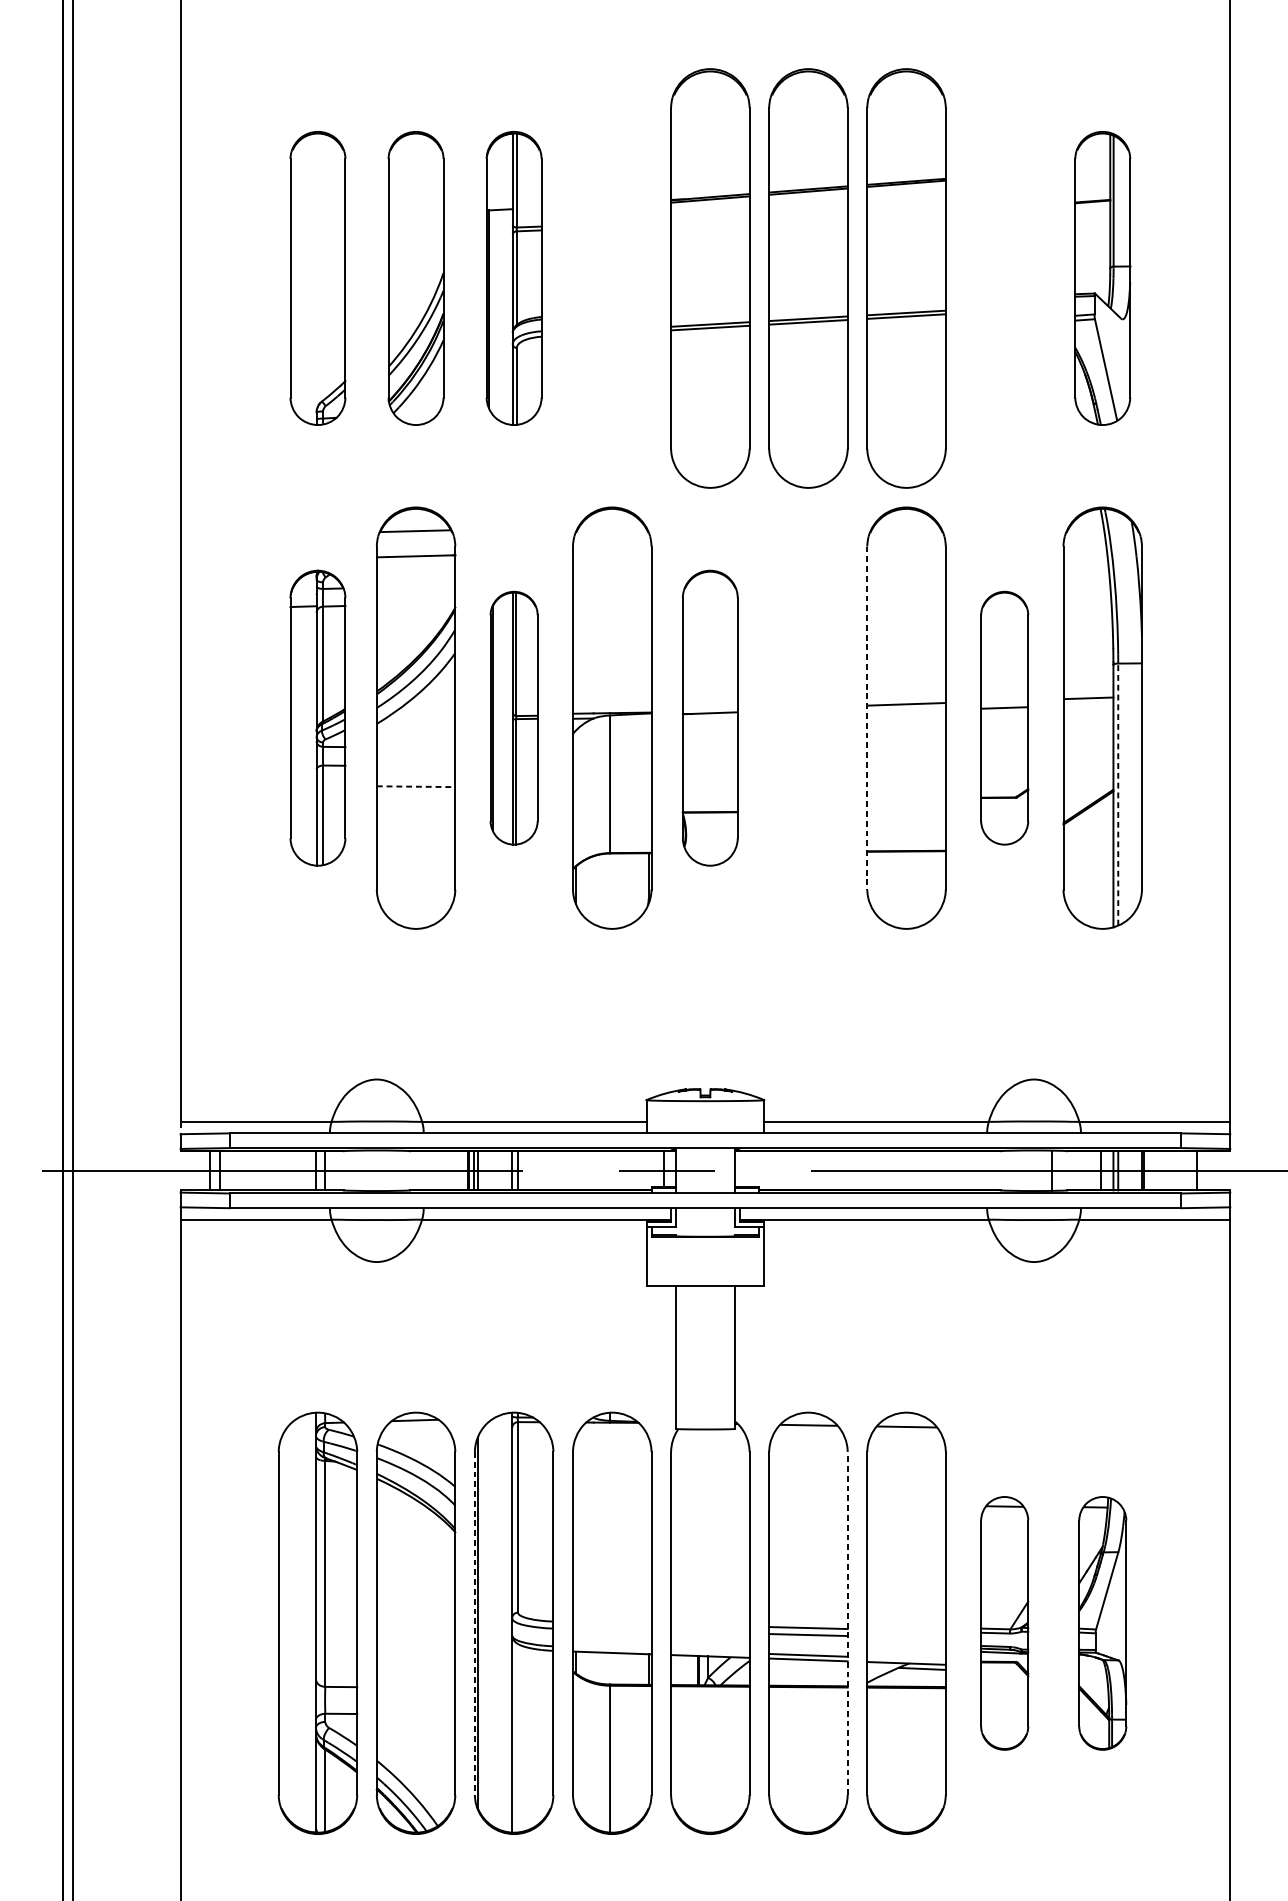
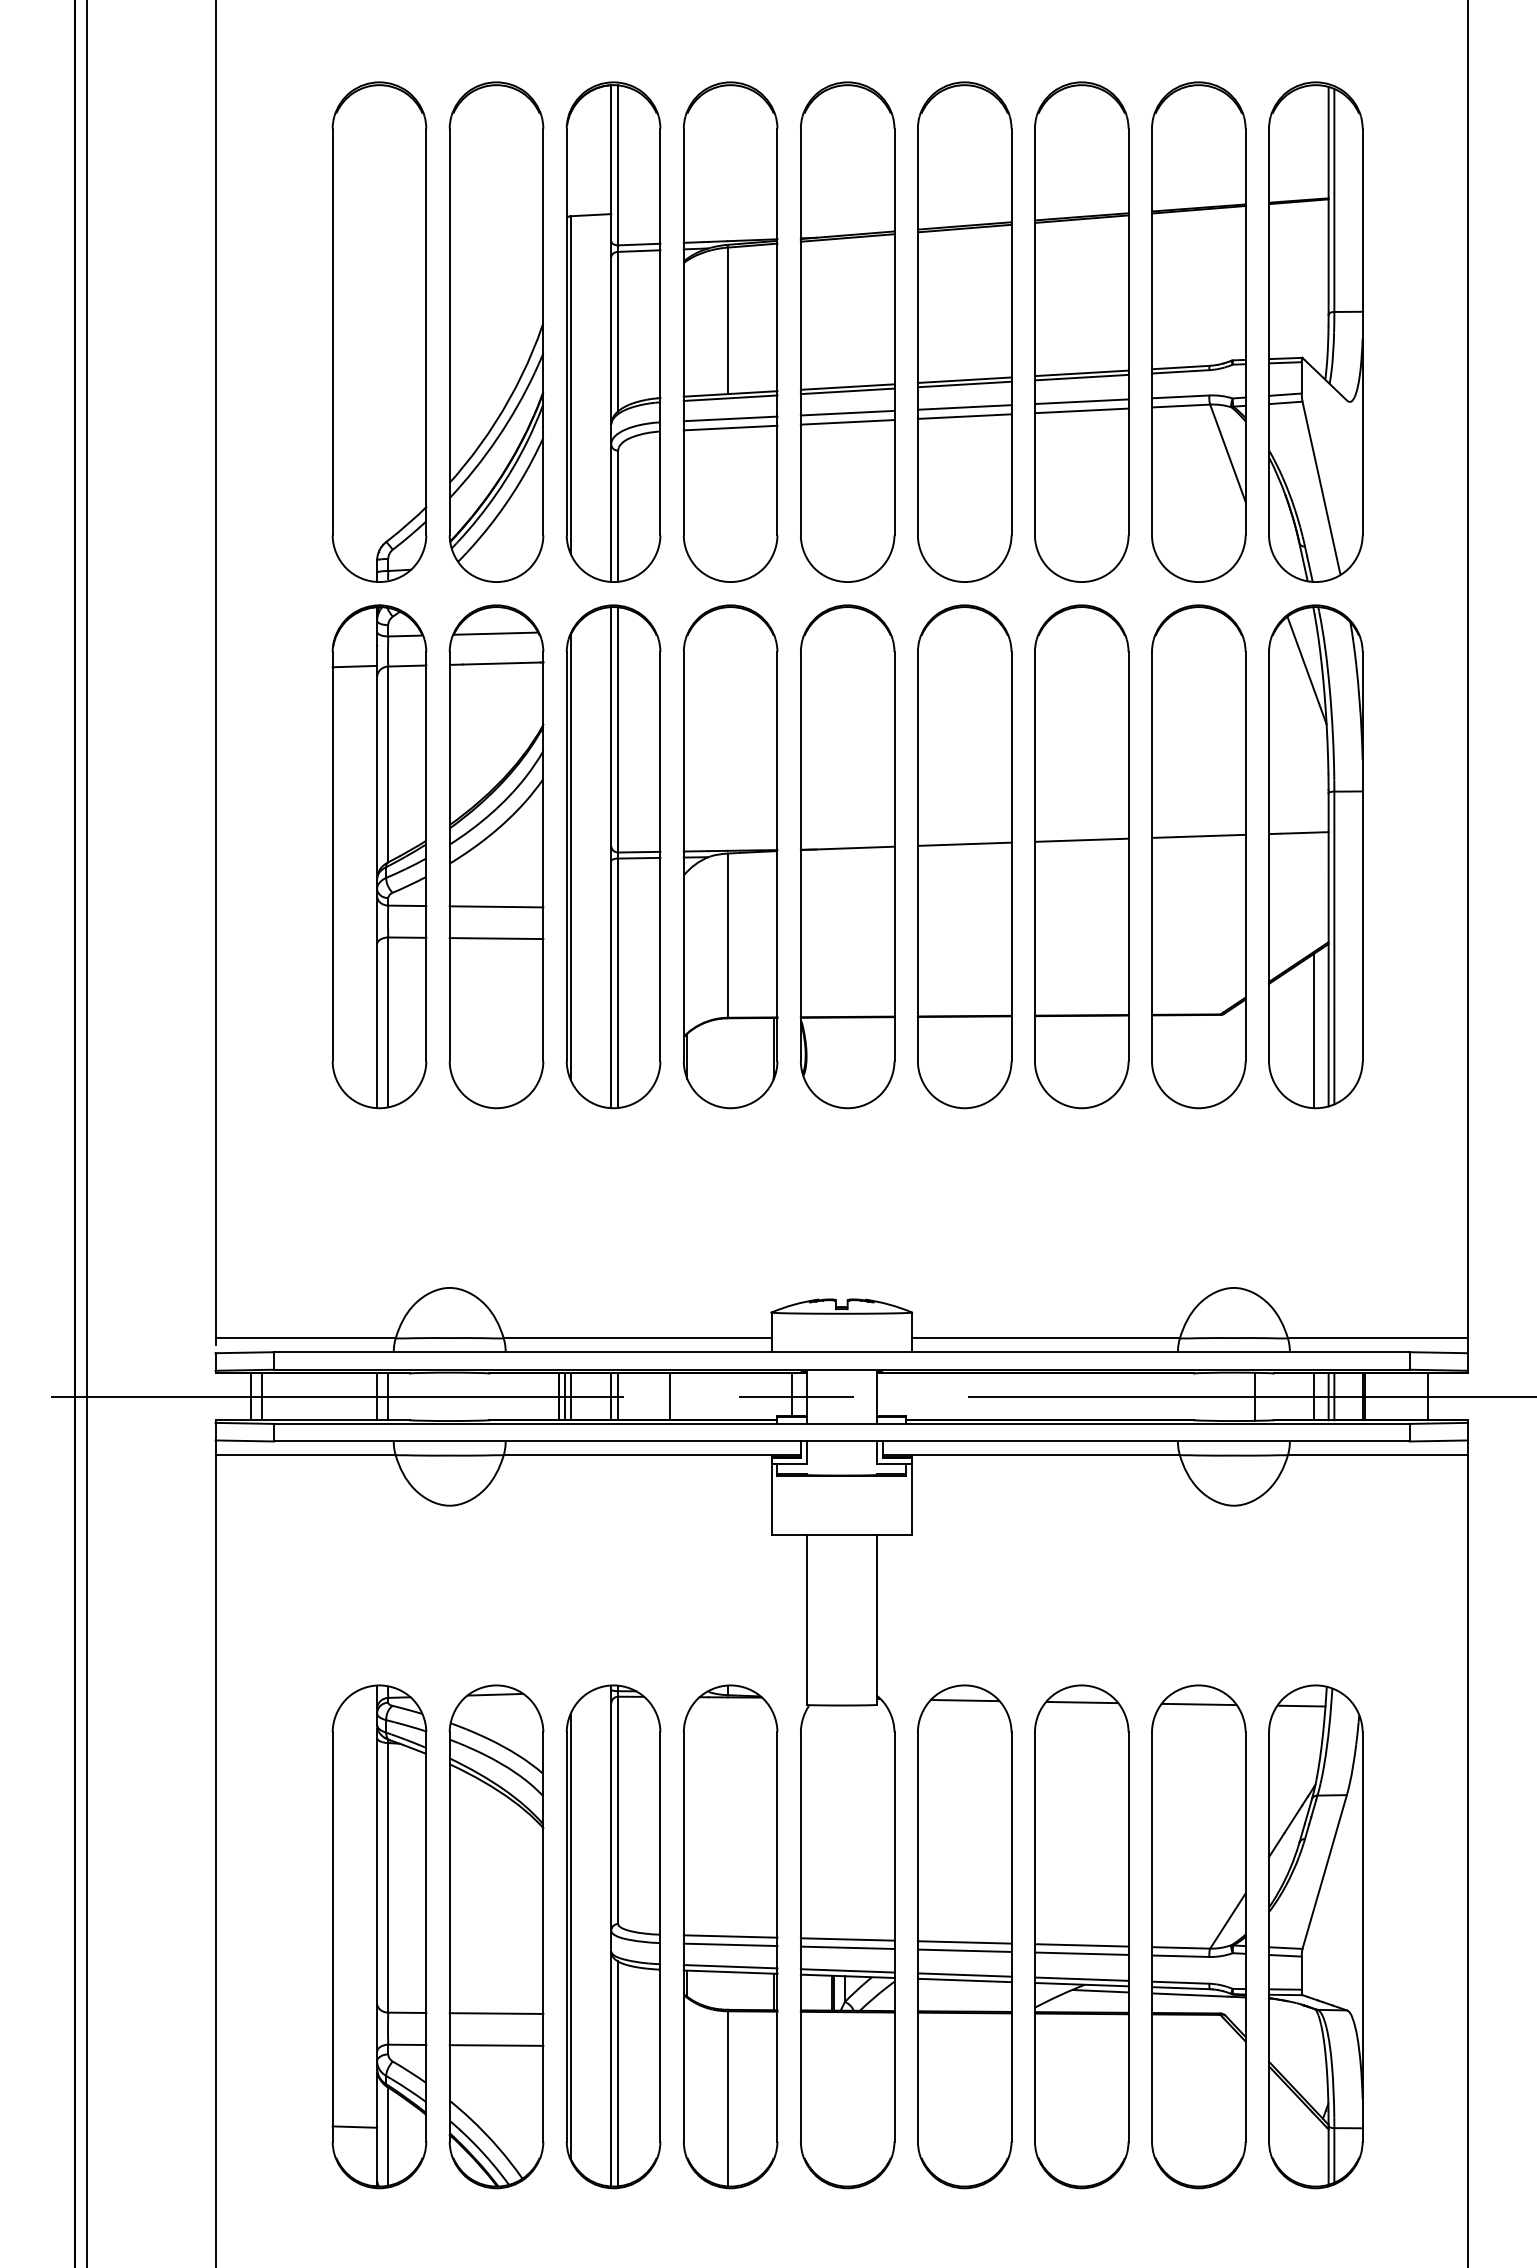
part: (317, 277) -> (379, 331), size x1.43
part: (416, 277) -> (496, 331), size x1.43
part: (514, 277) -> (613, 331), size x1.43
part: (612, 277) -> (730, 331), added
part: (1004, 277) -> (1198, 331), added
part: (1102, 277) -> (1315, 331), size x1.43
line: (906, 336) -> (1081, 401), added
line: (808, 341) -> (964, 407), added
line: (906, 344) -> (1081, 410), added
line: (710, 345) -> (847, 412), added
line: (808, 349) -> (964, 416), added
line: (710, 354) -> (847, 422), added
line: (1094, 562) -> (1306, 670), added
part: (317, 717) -> (379, 856), size x1.43
part: (514, 717) -> (613, 856), size x1.67
part: (710, 717) -> (847, 856), size x1.43
part: (808, 717) -> (964, 856), added
line: (866, 717) -> (1034, 856), dashed -> solid
part: (1004, 717) -> (1198, 856), size x1.67
line: (416, 759) -> (496, 906), added
line: (416, 786) -> (496, 938), dashed -> solid
line: (1118, 794) -> (1334, 947), dashed -> solid
line: (1100, 864) -> (1313, 1031), added
line: (561, 1170) -> (669, 1396), added
line: (474, 1623) -> (566, 1936), dashed -> solid
line: (612, 1623) -> (730, 1936), added
line: (847, 1623) -> (1011, 1936), dashed -> solid
part: (1004, 1623) -> (1198, 1936), size x1.67
part: (1102, 1623) -> (1315, 1936), size x1.67
line: (710, 1625) -> (847, 1939), added
line: (612, 1629) -> (730, 1944), added
line: (906, 1630) -> (1081, 1945), added
line: (710, 1632) -> (847, 1947), added
line: (906, 1637) -> (1081, 1953), added
line: (612, 1648) -> (730, 1966), added
line: (710, 1651) -> (847, 1970), added
line: (906, 1658) -> (1081, 1978), added
line: (416, 1687) -> (496, 2013), added
line: (416, 1714) -> (496, 2045), added
line: (517, 1737) -> (617, 2073), added
line: (297, 1782) -> (354, 2126), added

